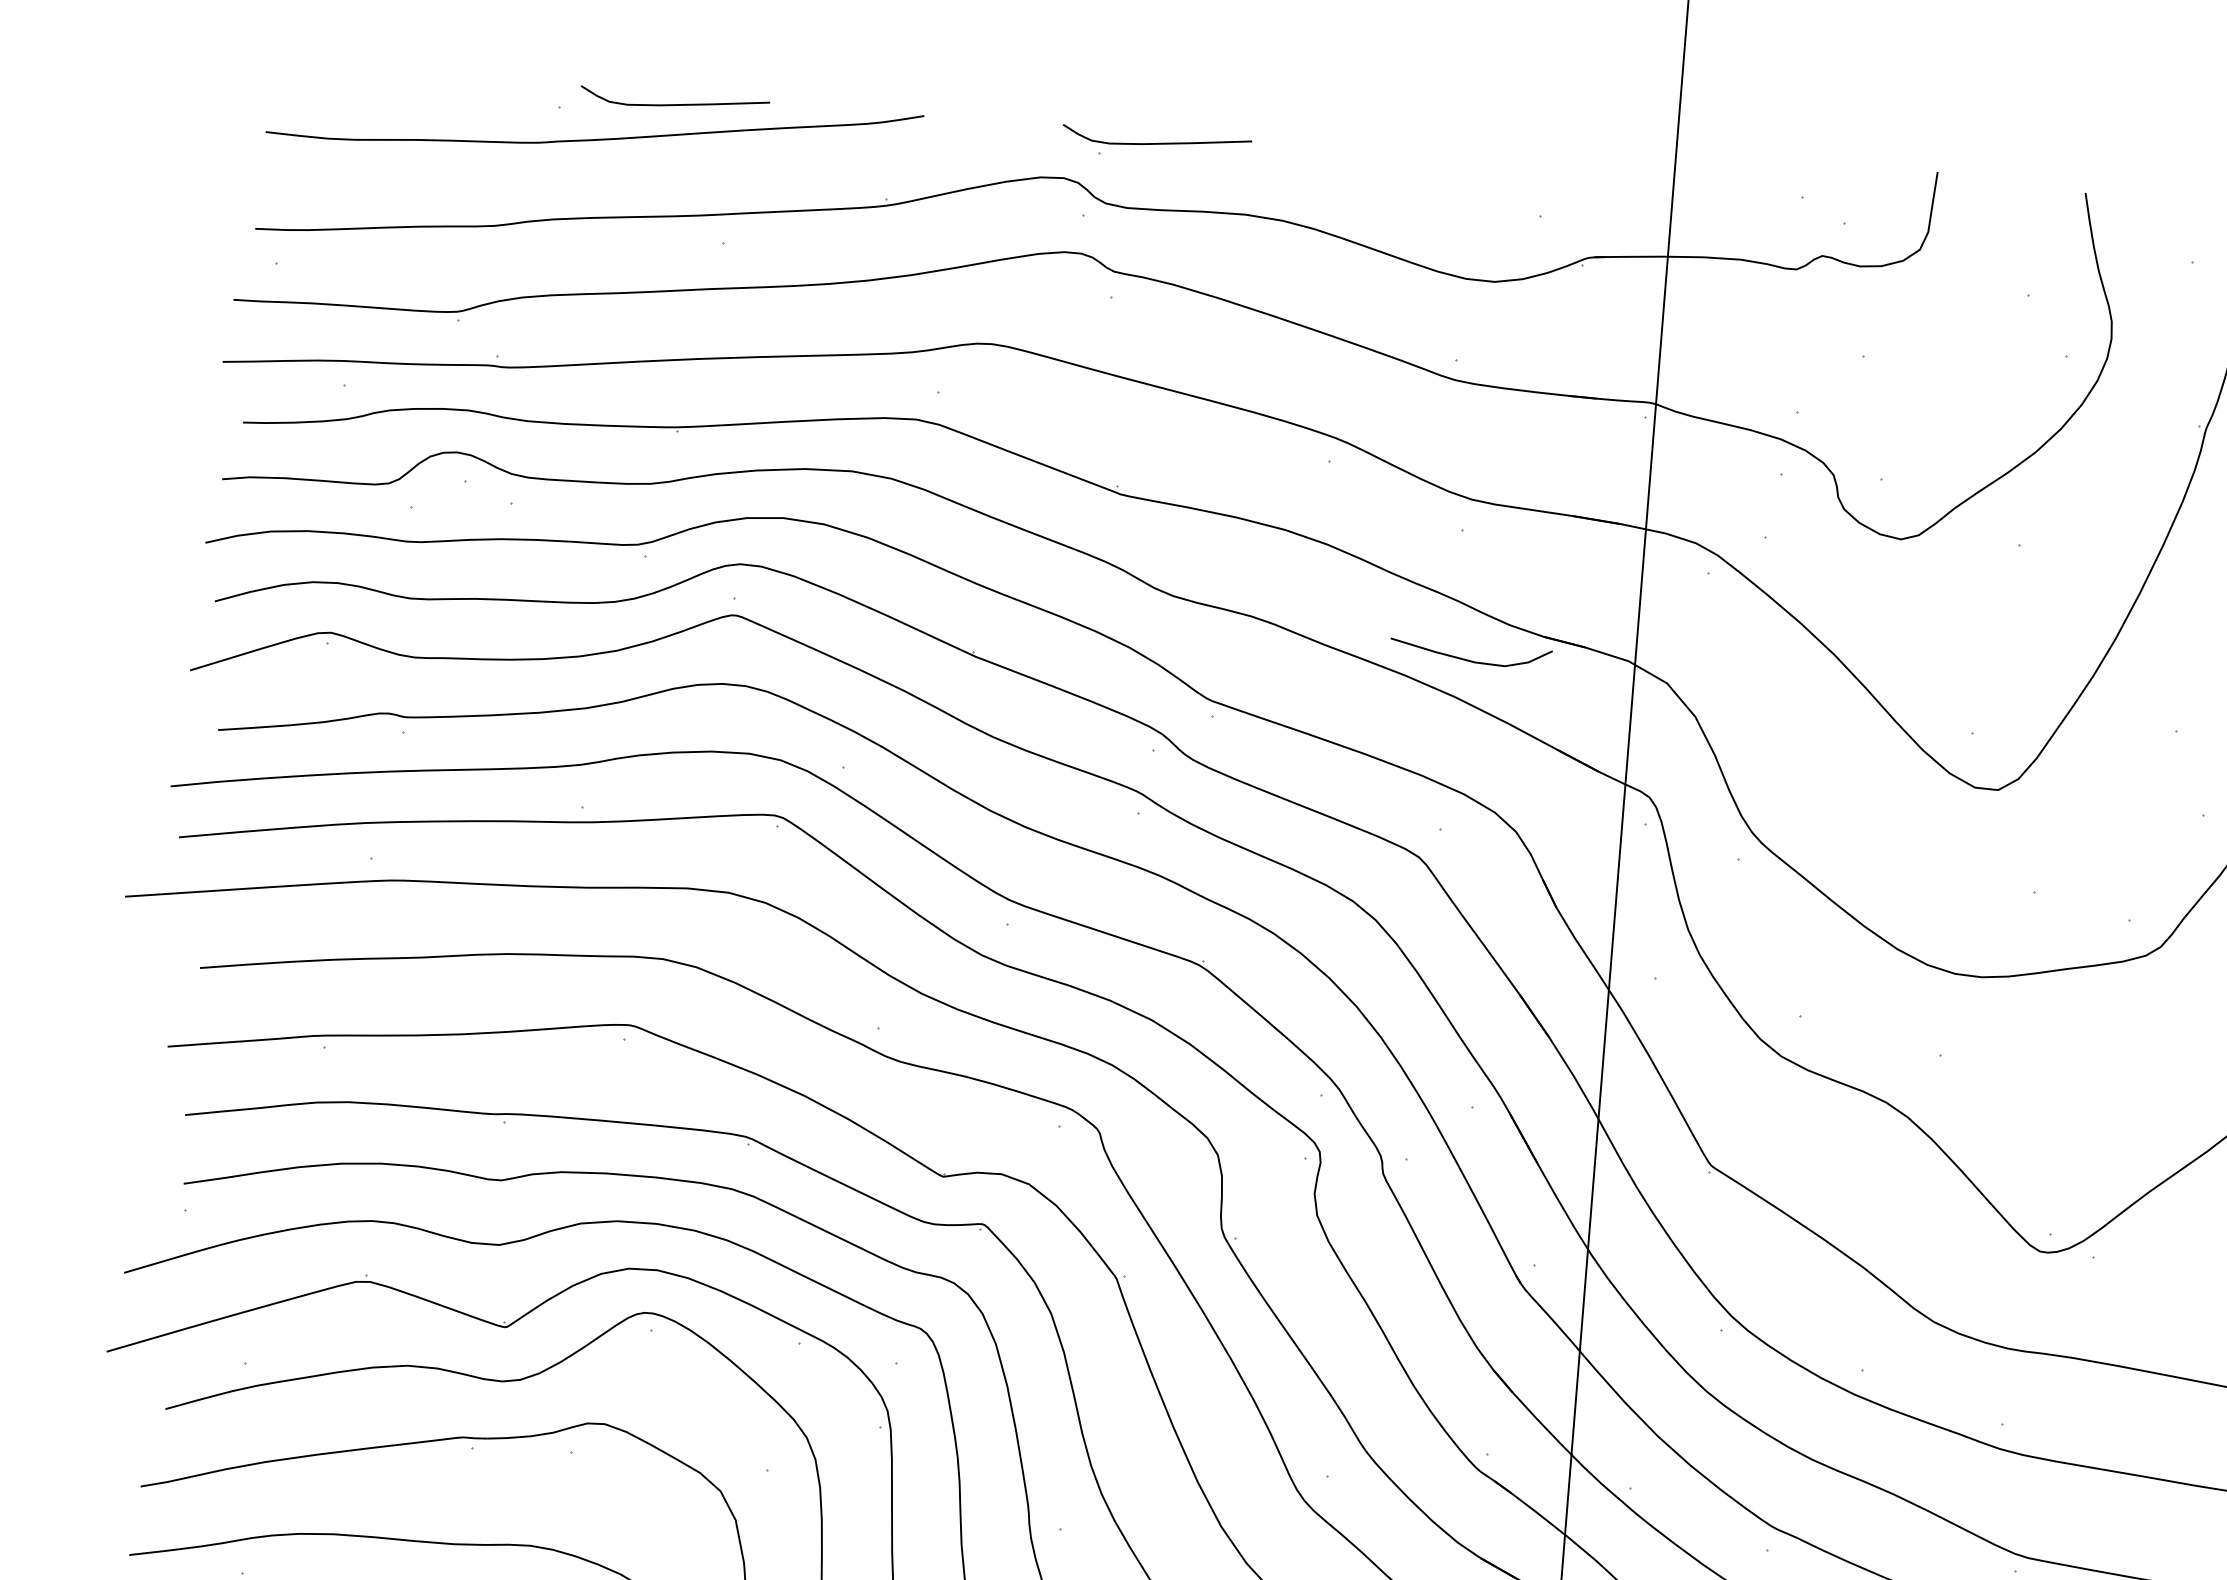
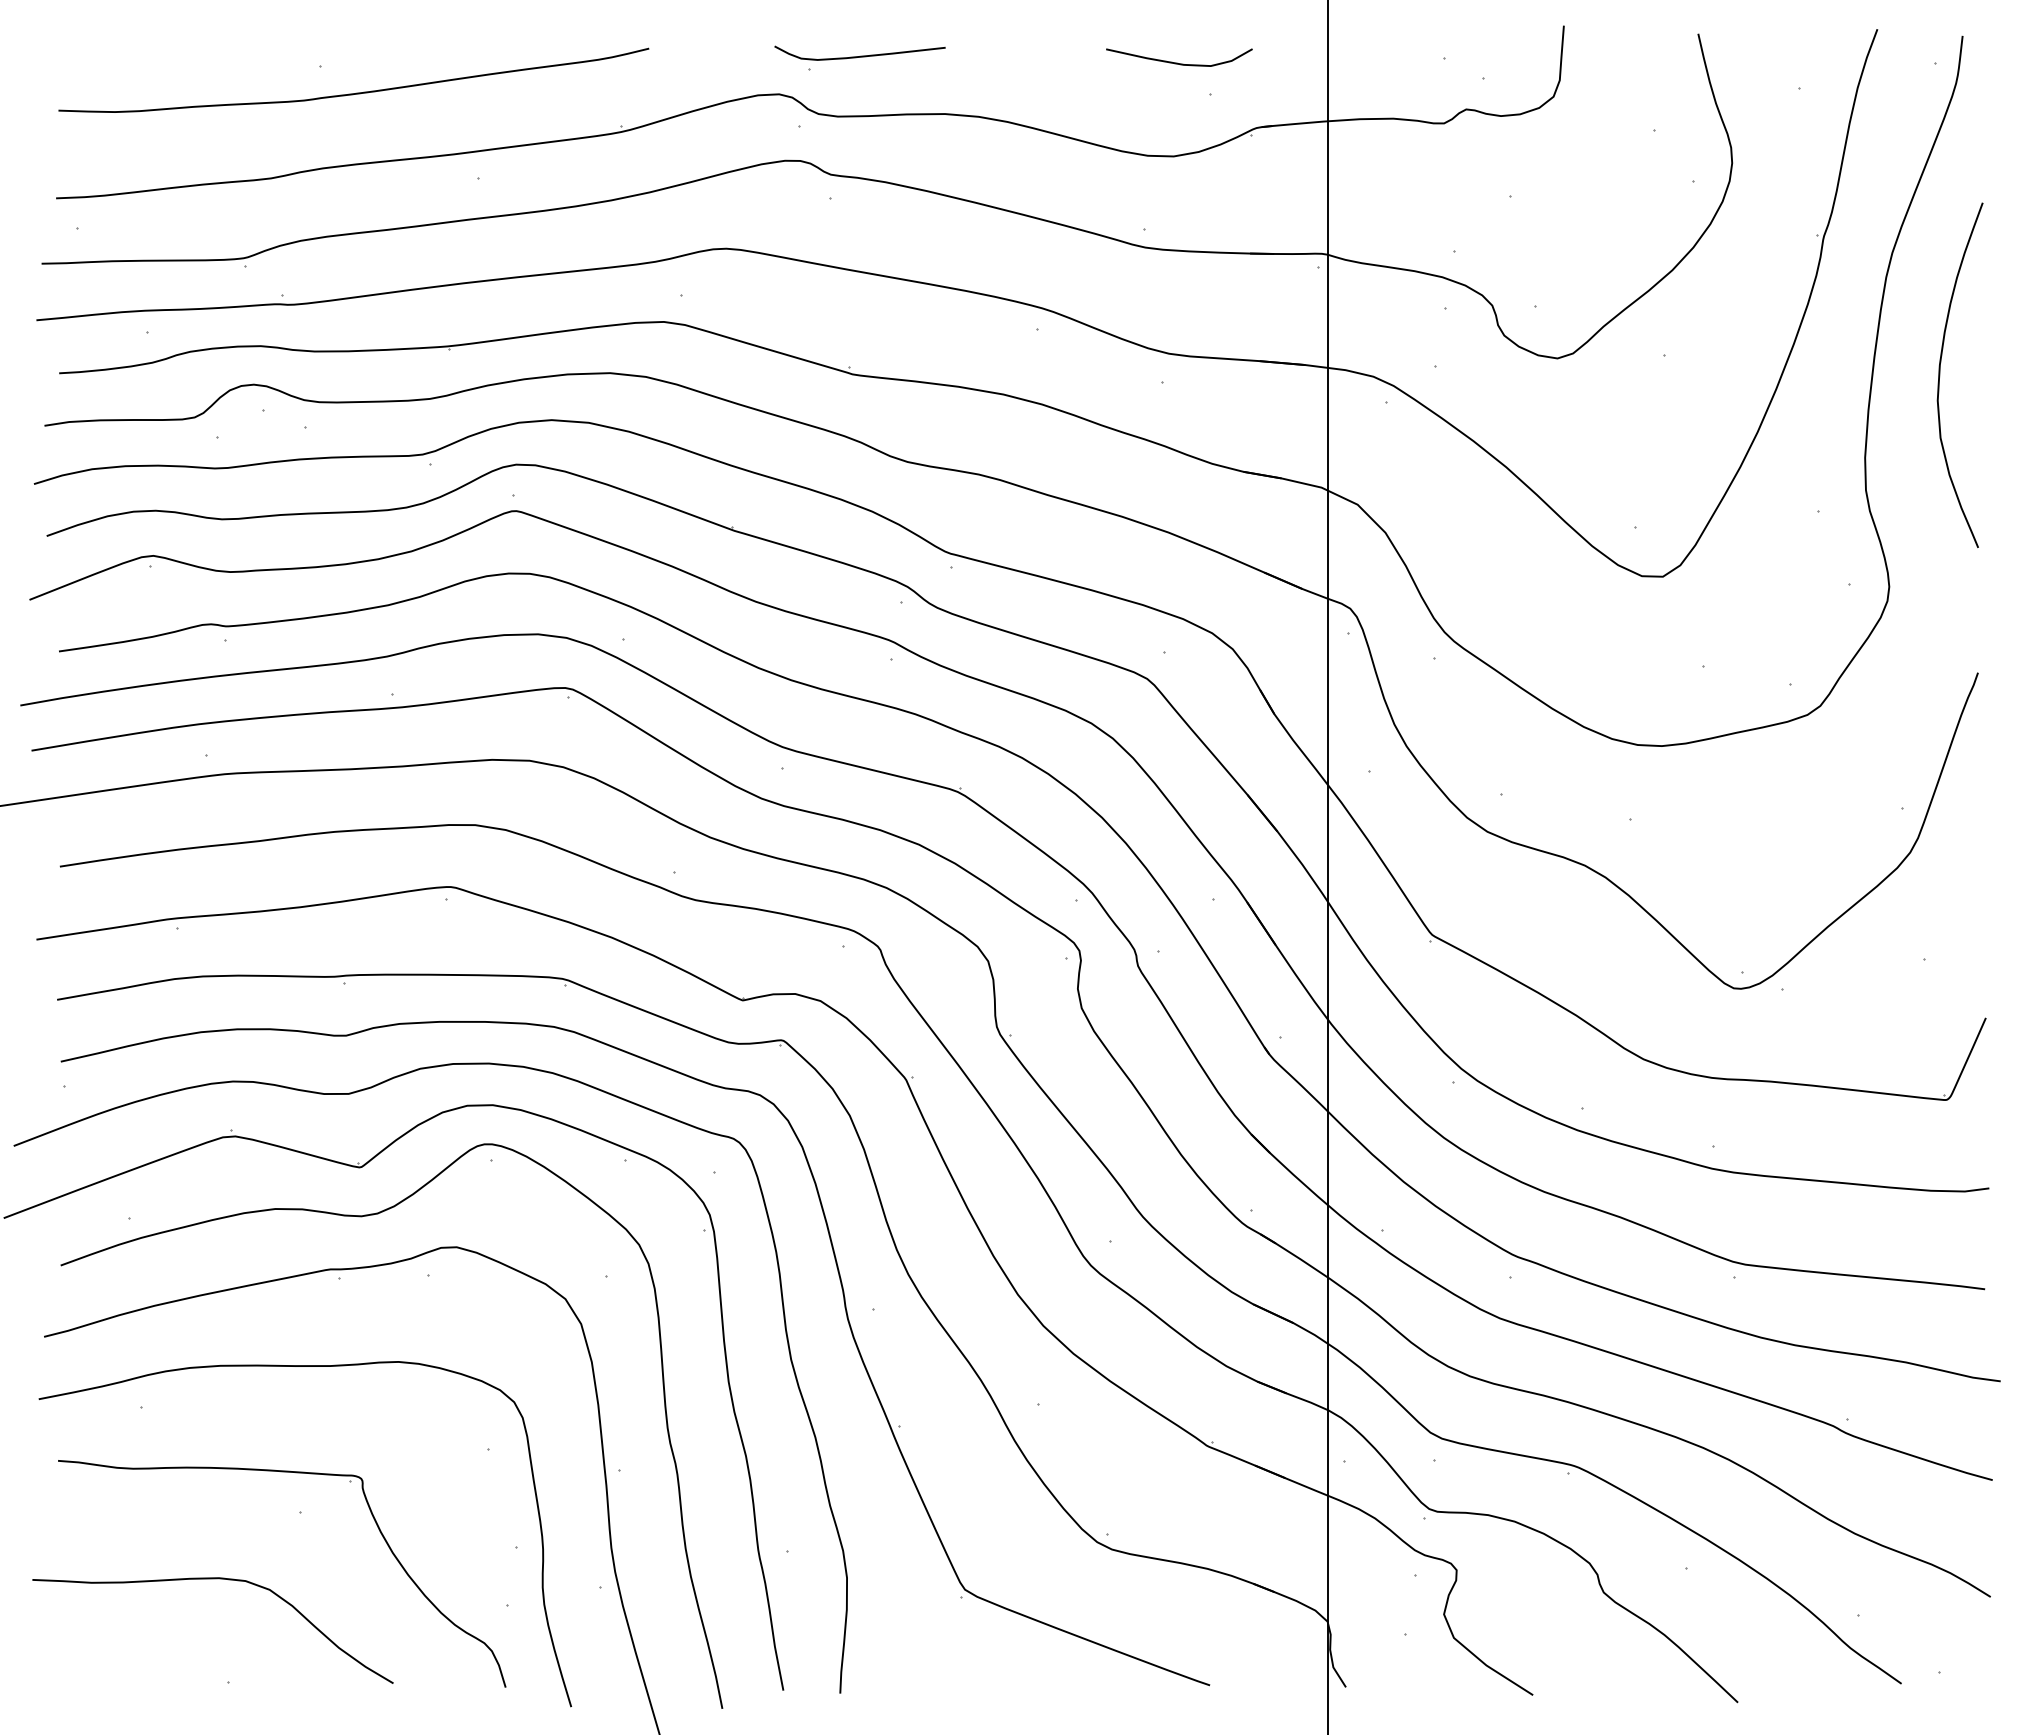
curve: (675, 103) -> (424, 55), removed
curve: (1468, 659) -> (1177, 62), moved

